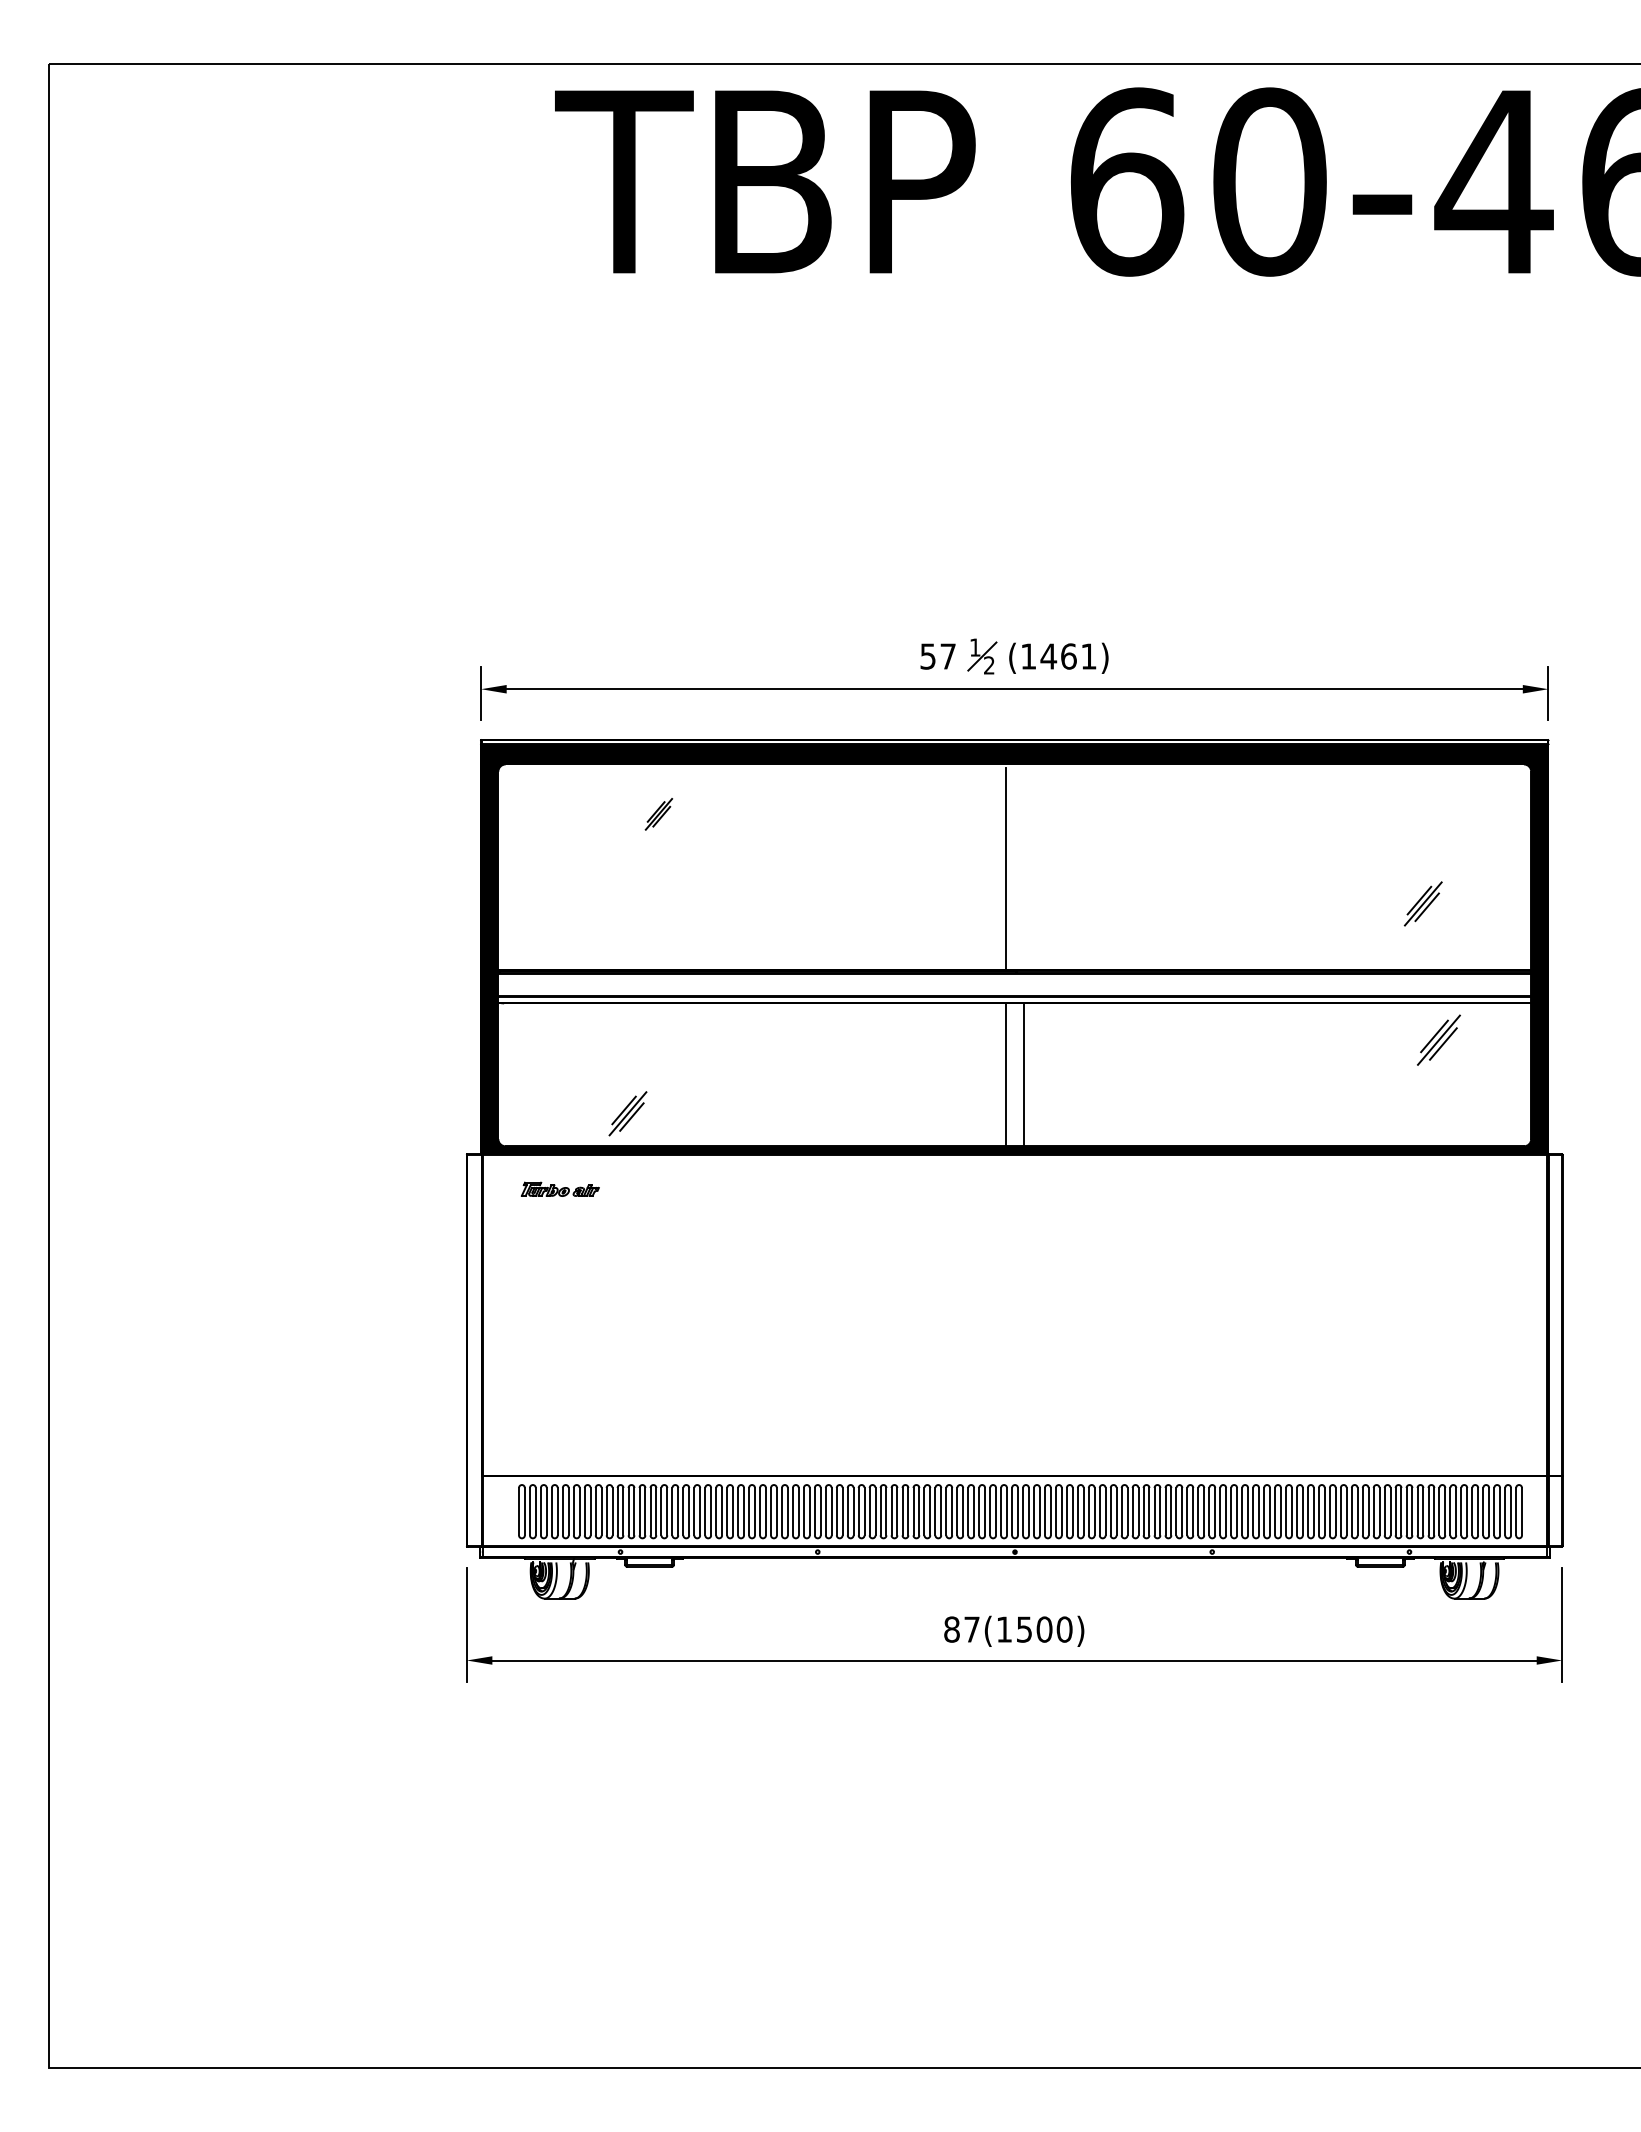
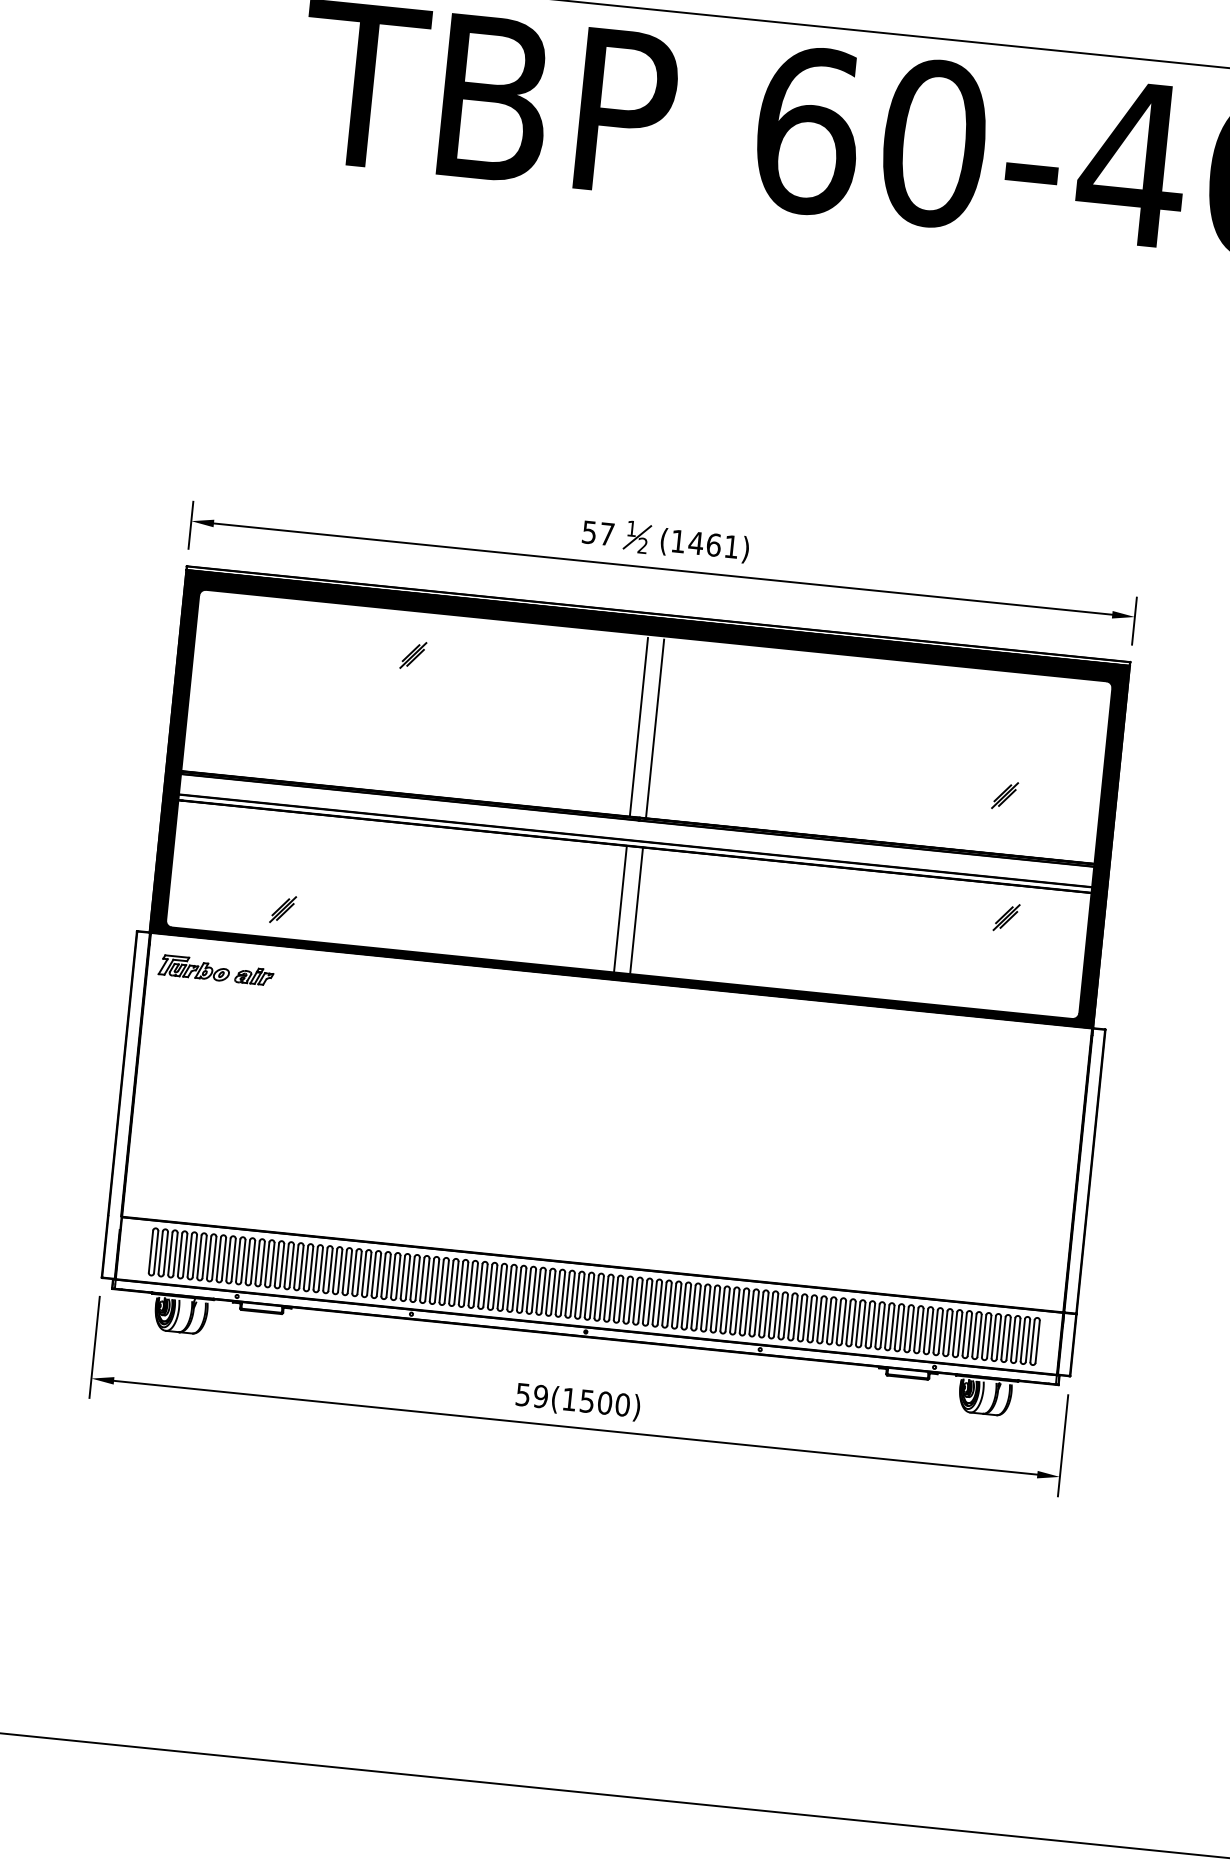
part: (658, 814) -> (412, 655), moved
line: (1023, 869) -> (654, 729), added
part: (1423, 903) -> (1005, 795), size x0.71
part: (1438, 1040) -> (1006, 917), size x0.62
part: (627, 1113) -> (282, 909), size x0.71
part: (560, 1189) -> (216, 970), size x1.67
text: (961, 1629) -> (531, 1395), 87(1500) -> 59(1500)

